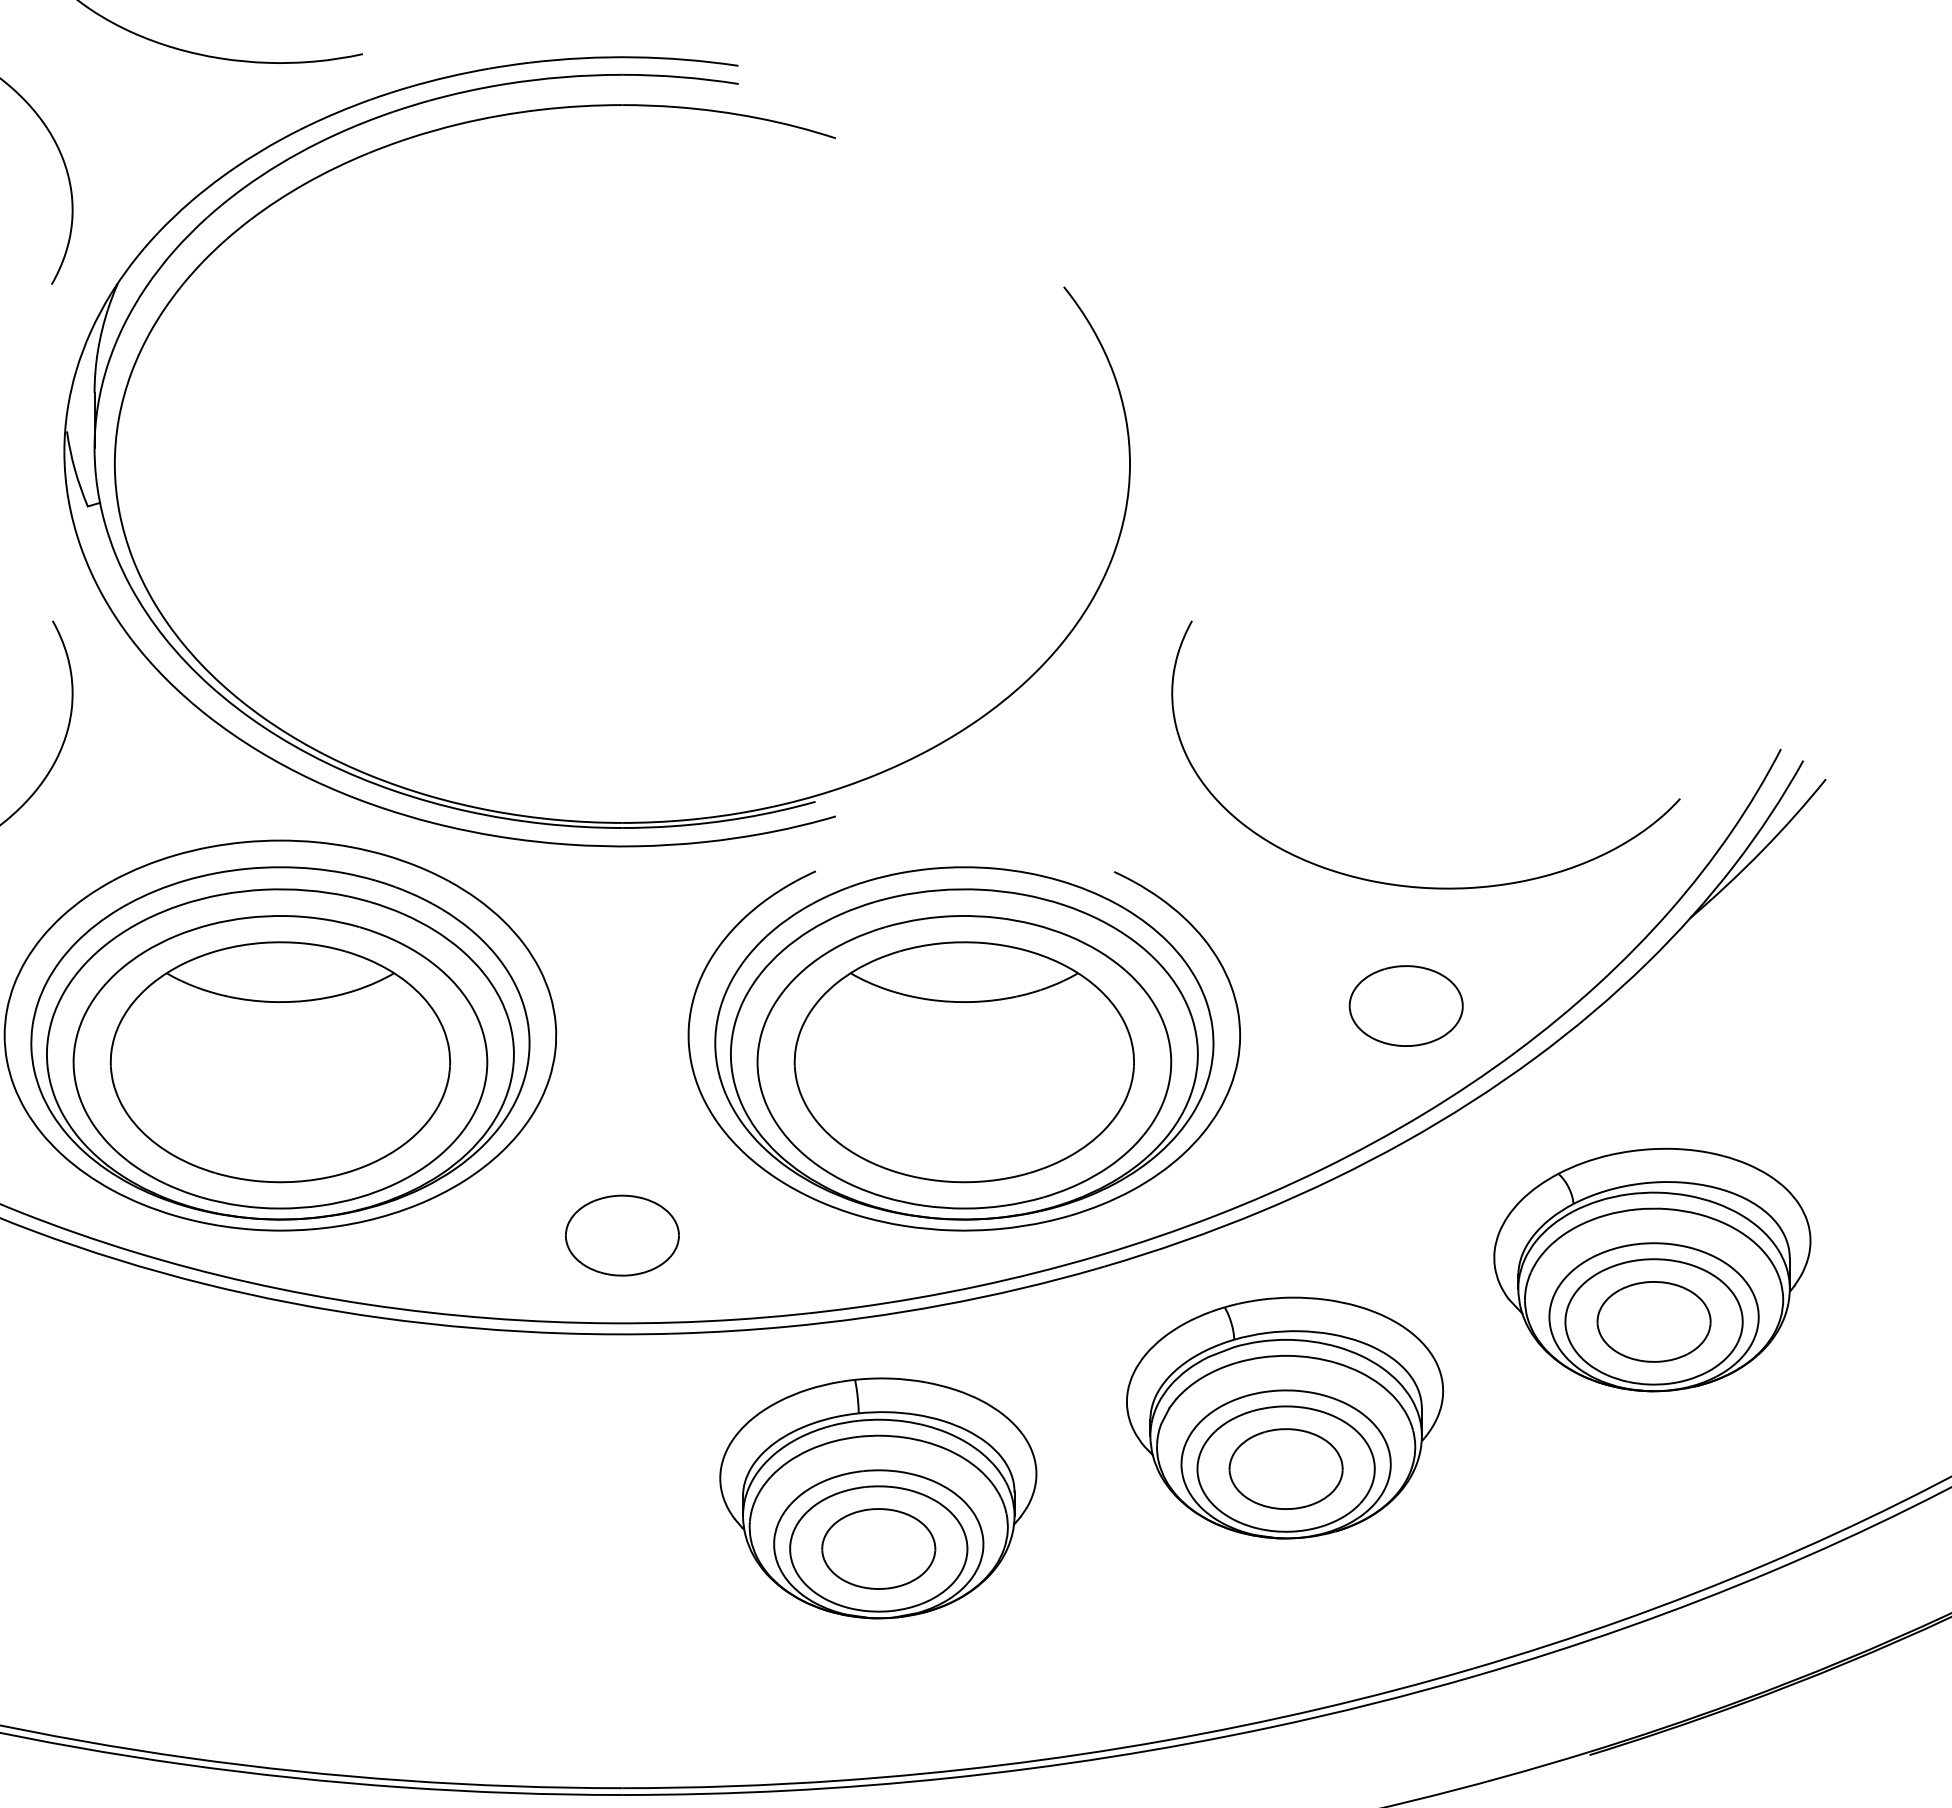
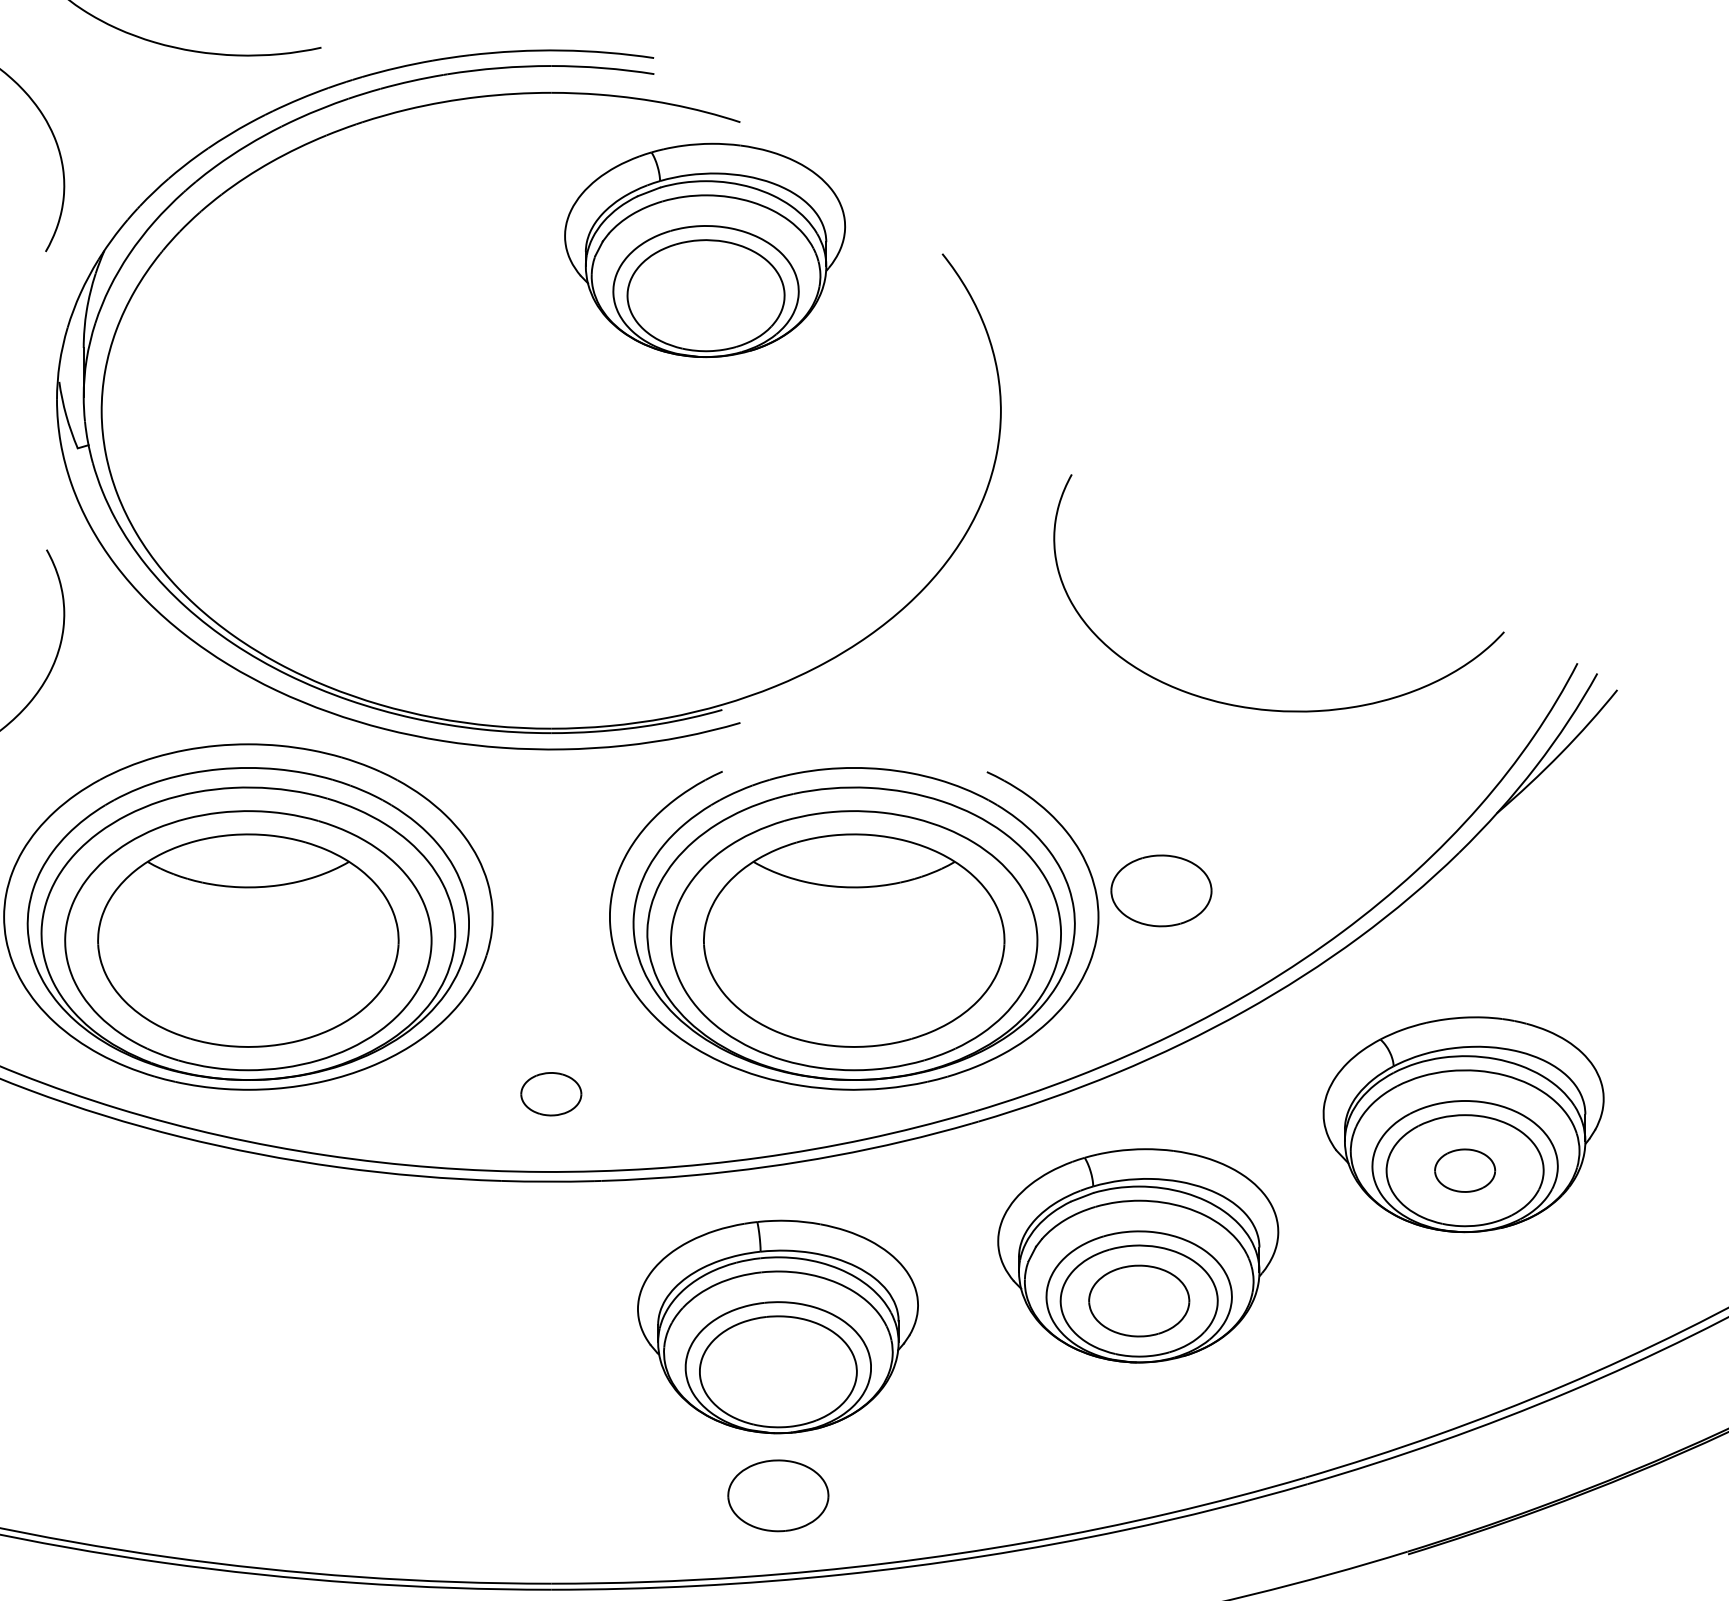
part: (796, 282) -> (705, 249), added
curve: (1410, 885) -> (1265, 708), moved
part: (1405, 1005) -> (1160, 890), moved
part: (622, 1235) -> (551, 1094), size x0.6
part: (1653, 1321) -> (1464, 1170), size x0.6
part: (878, 1548) -> (778, 1495), moved

